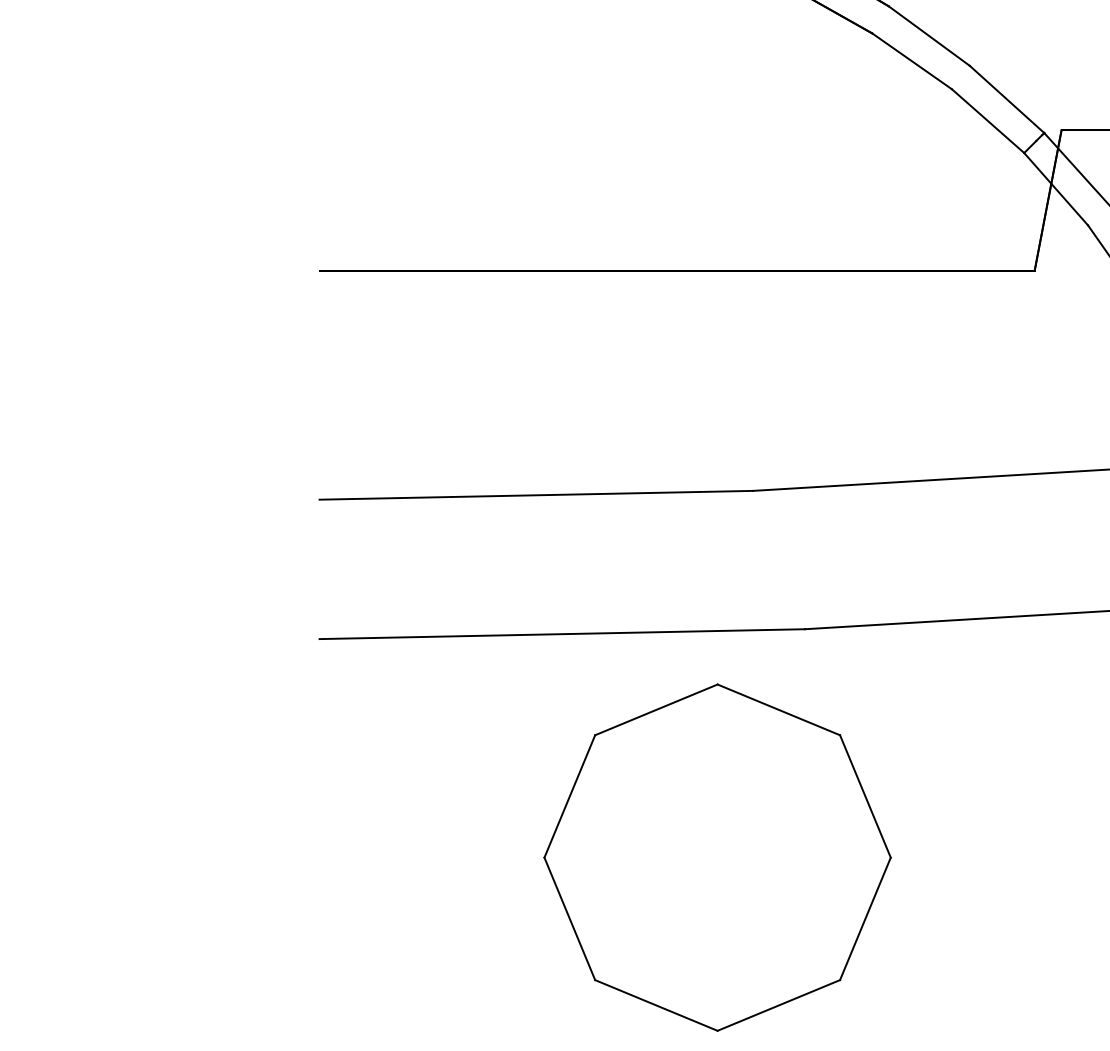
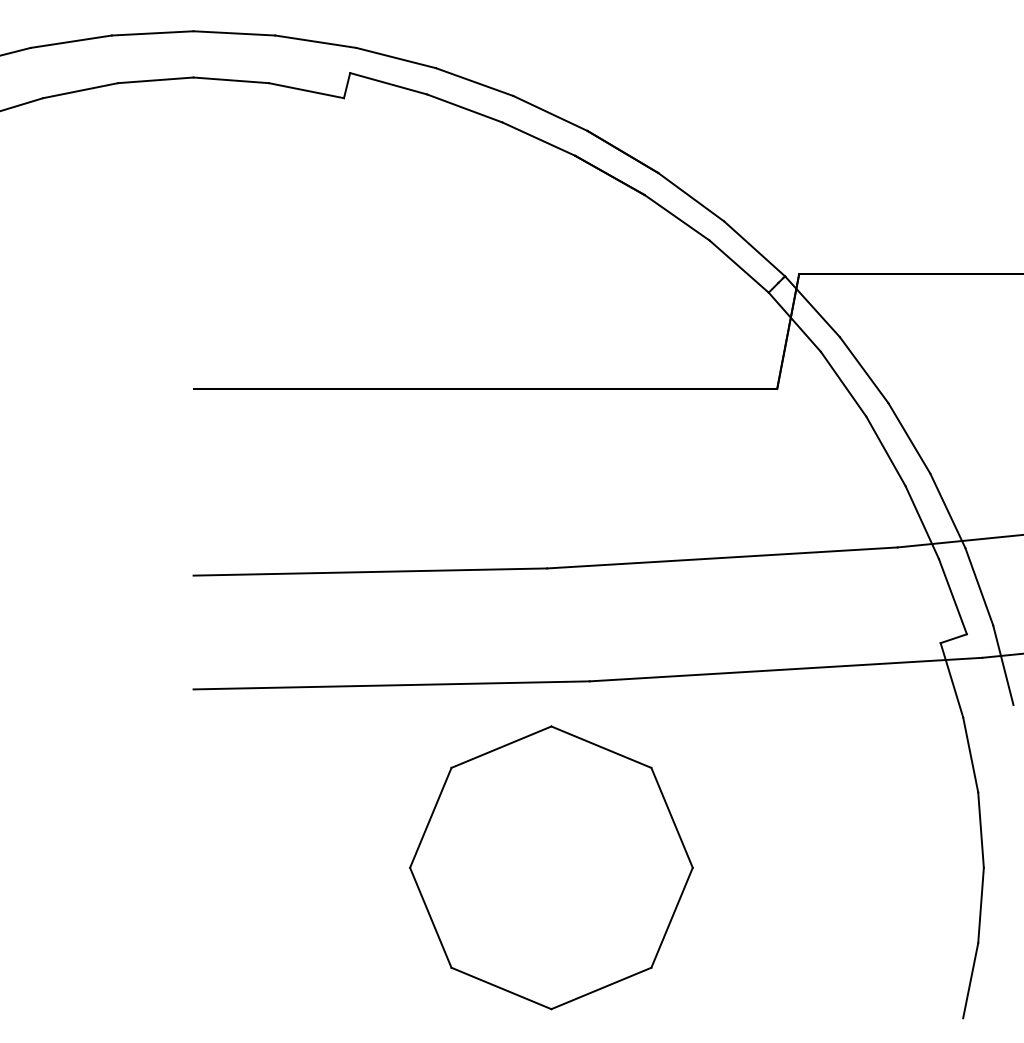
part: (717, 857) -> (551, 867), moved

